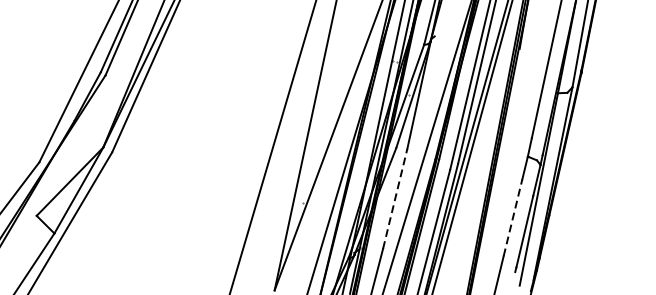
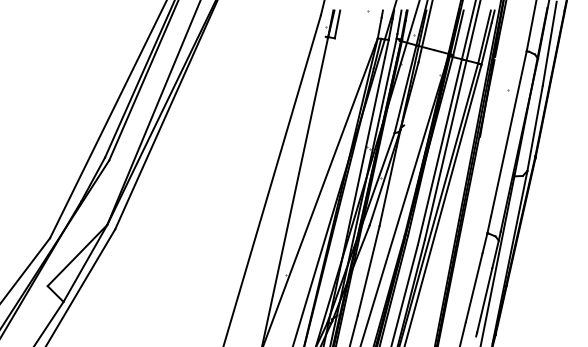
line: (395, 198) -> (368, 270), dashed -> solid
line: (513, 217) -> (474, 287), dashed -> solid

